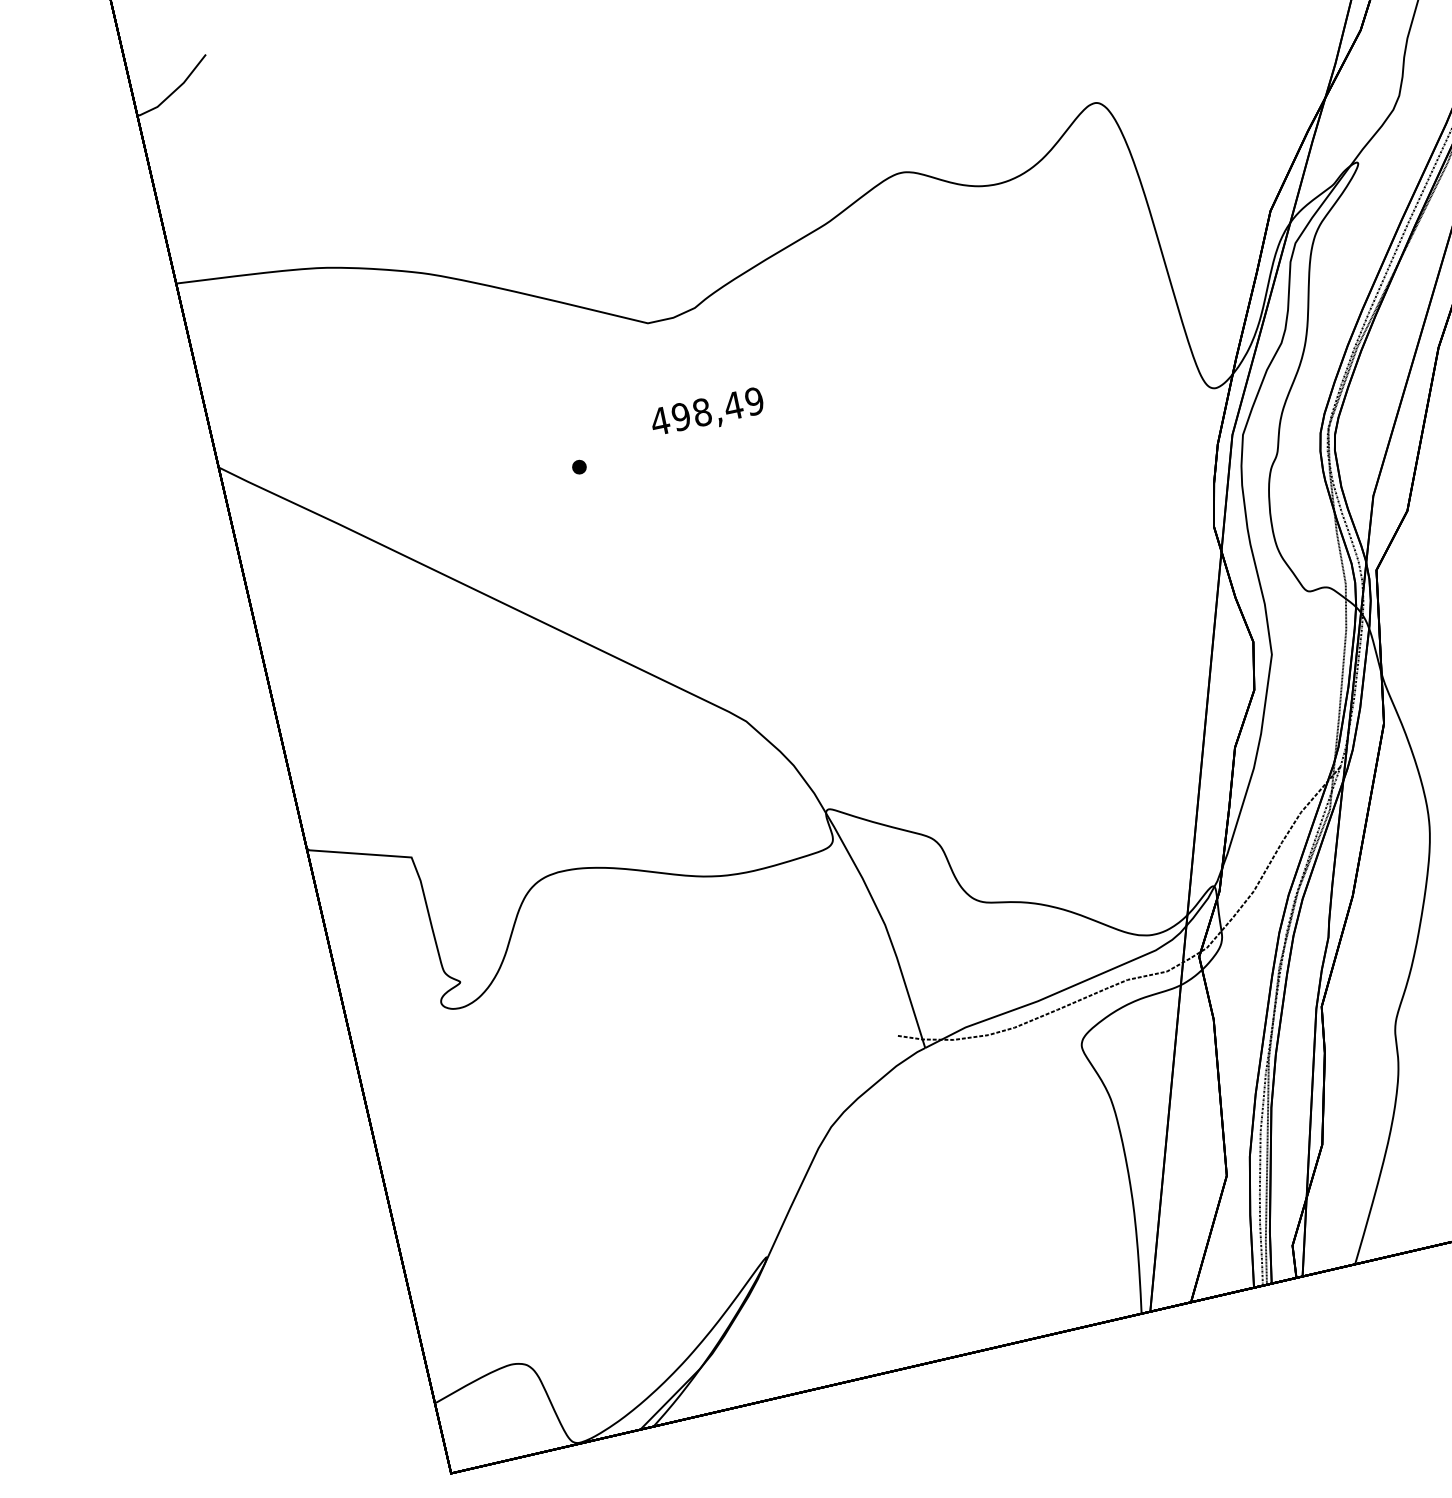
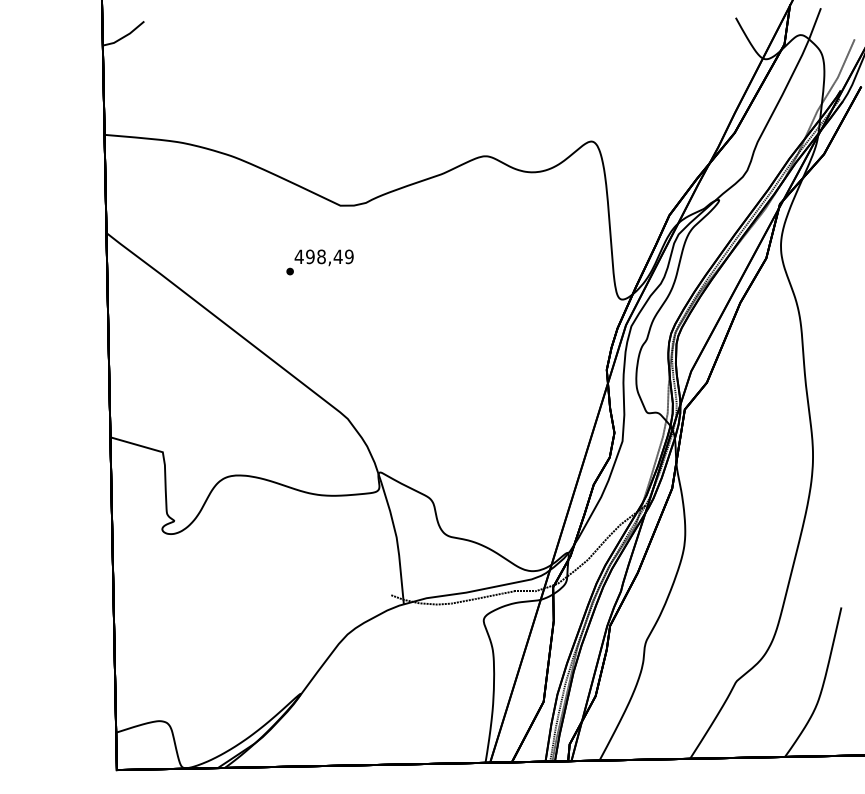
text: (706, 412) -> (323, 257), moved

